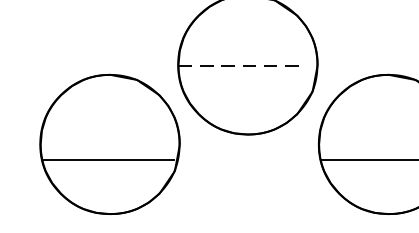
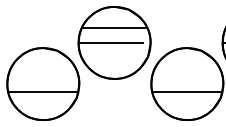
line: (247, 37) -> (114, 28), added
line: (241, 66) -> (111, 43), dashed -> solid

